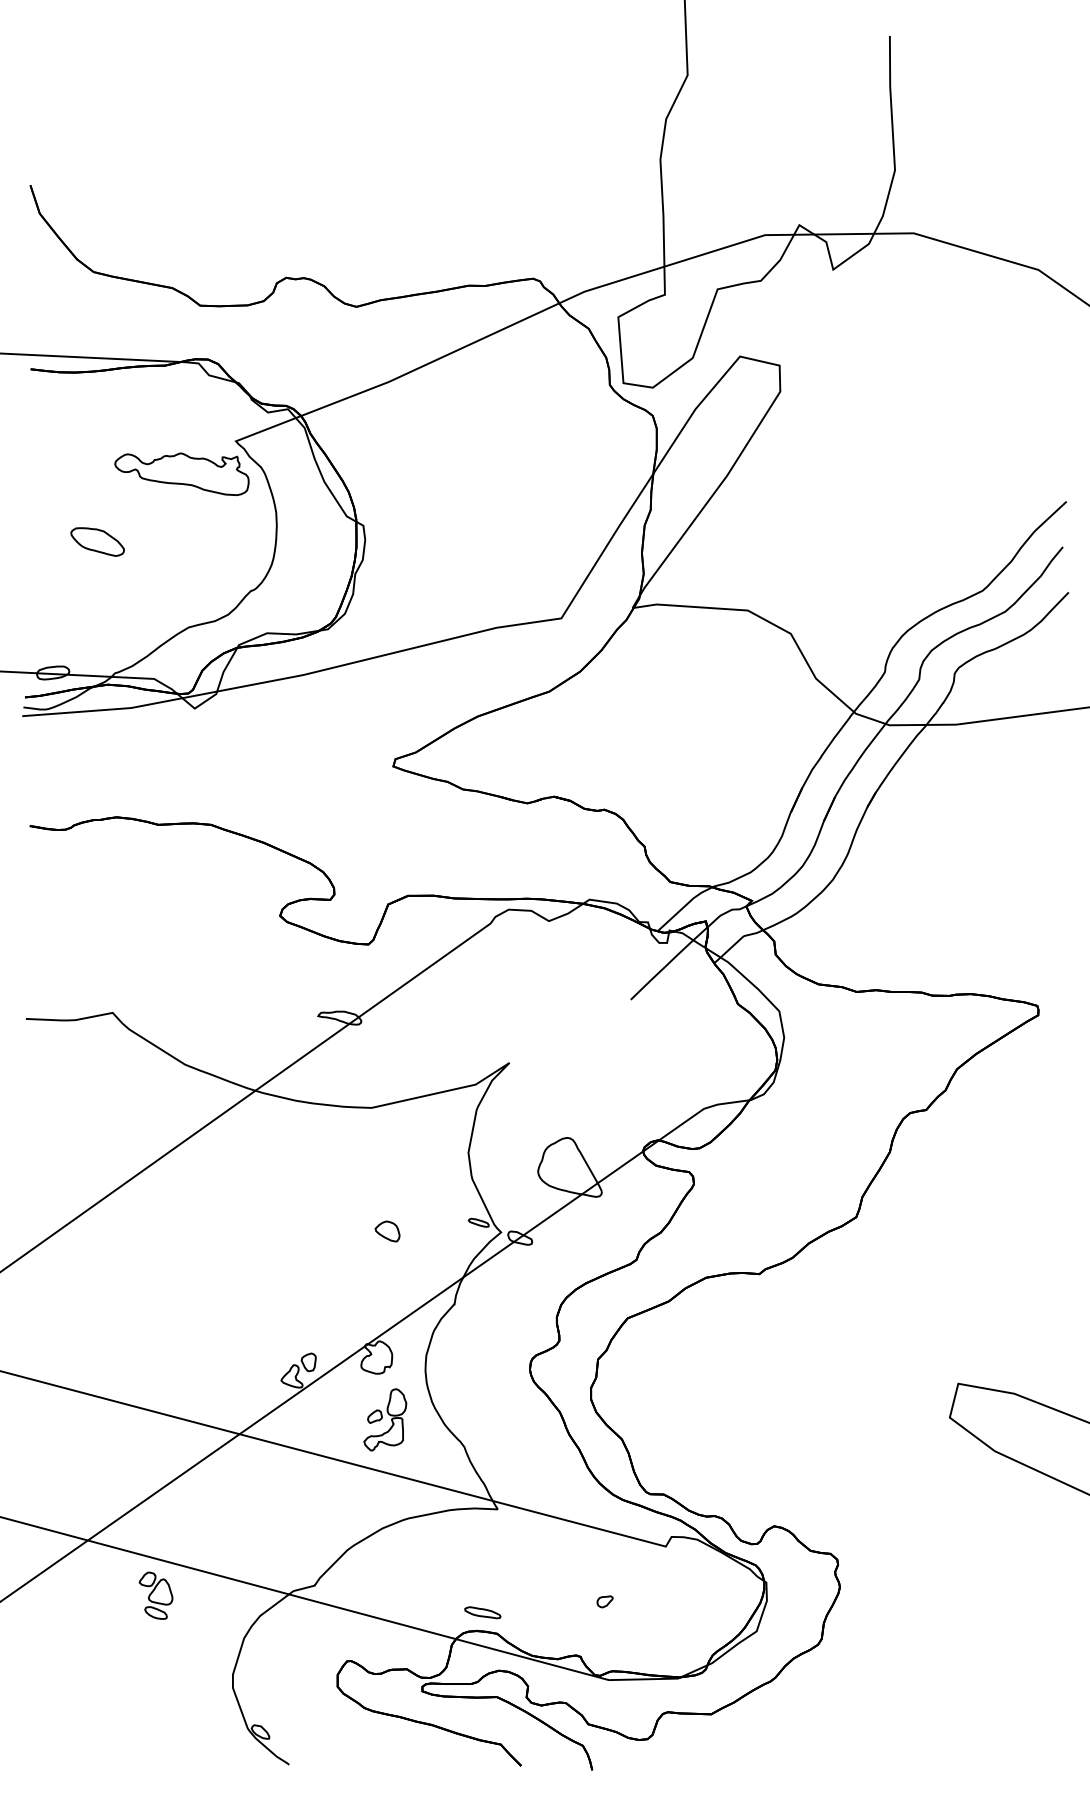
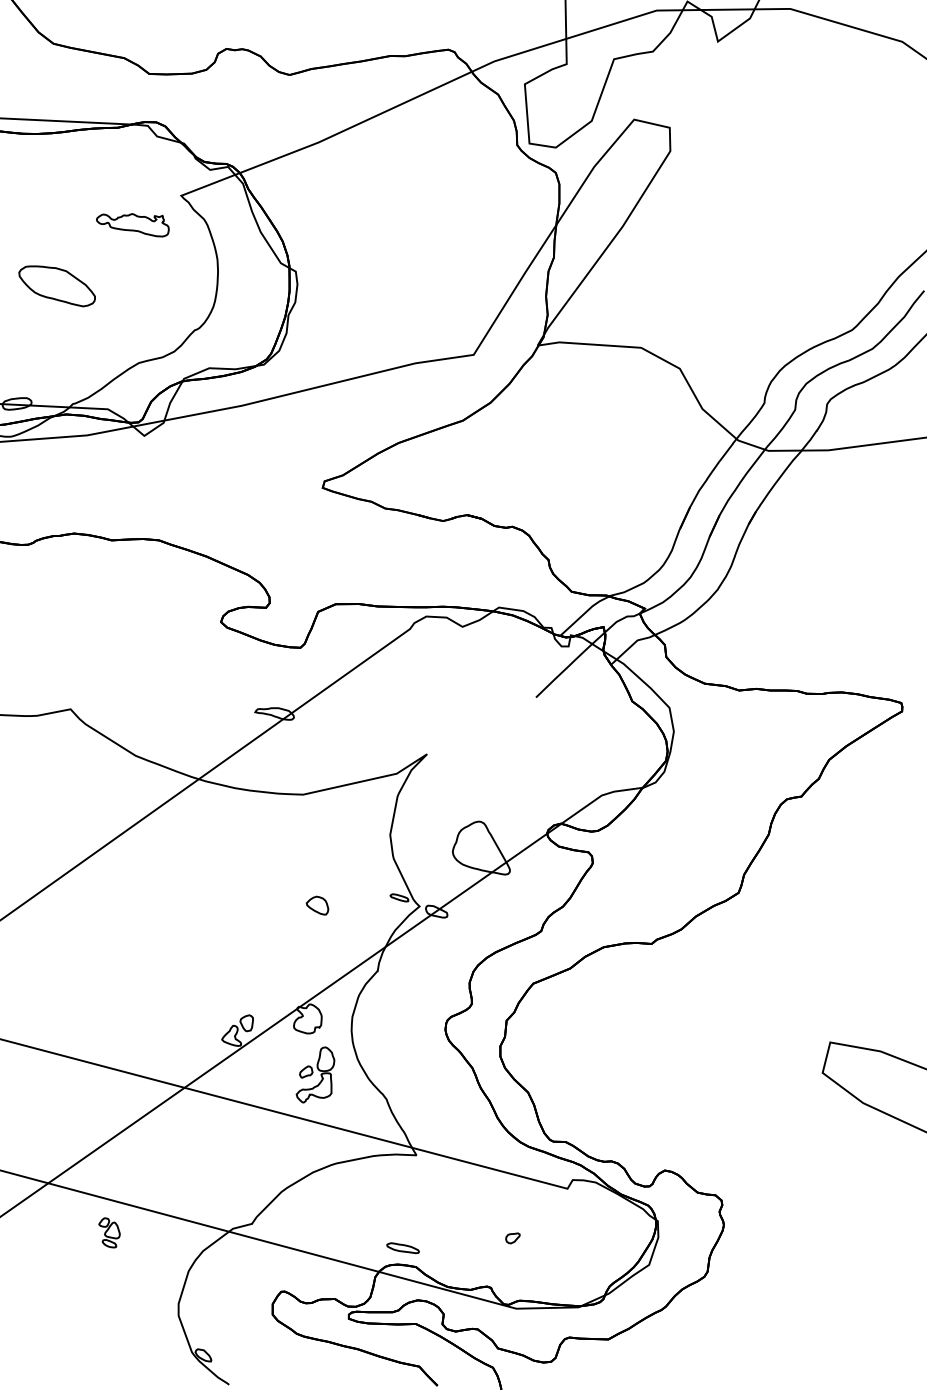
part: (181, 473) -> (132, 224), size x0.6
part: (97, 541) -> (56, 285), size x1.6
part: (155, 1595) -> (109, 1232), size x0.7

